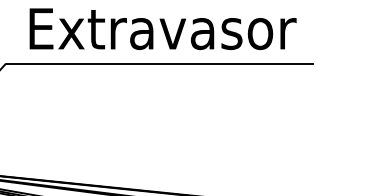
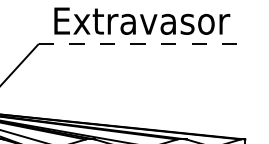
line: (160, 62) -> (140, 43), solid -> dashed

